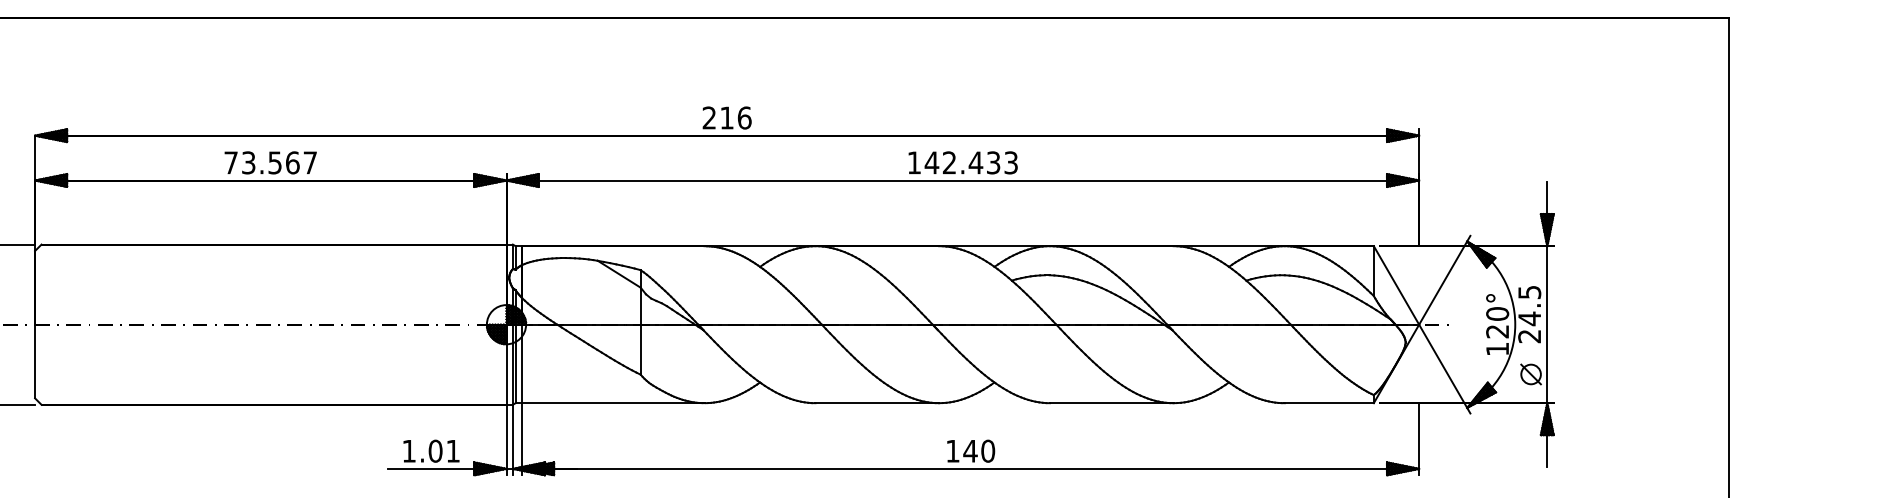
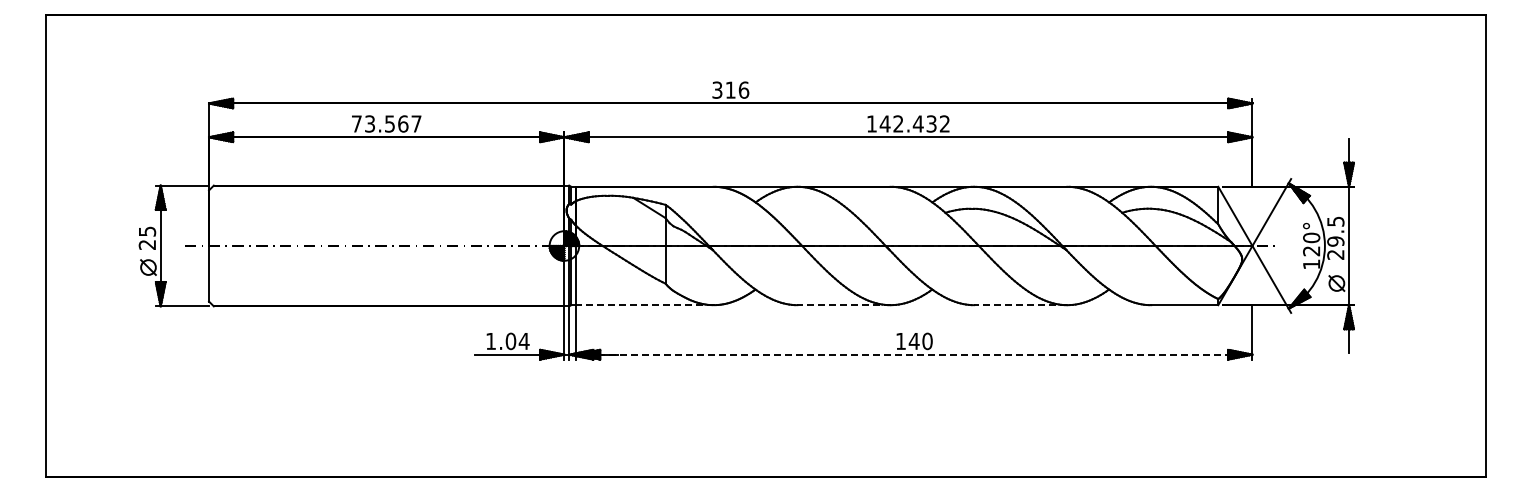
text: (709, 118) -> (717, 90), 216 -> 316
text: (1010, 162) -> (944, 123), 142.433 -> 142.432
text: (1529, 318) -> (1335, 241), 24.5 -> 29.5
line: (612, 403) -> (644, 305), solid -> dashed
line: (876, 403) -> (843, 305), solid -> dashed
line: (1111, 403) -> (1020, 305), solid -> dashed
text: (452, 451) -> (523, 341), 1.01 -> 1.04
line: (970, 468) -> (914, 354), solid -> dashed

